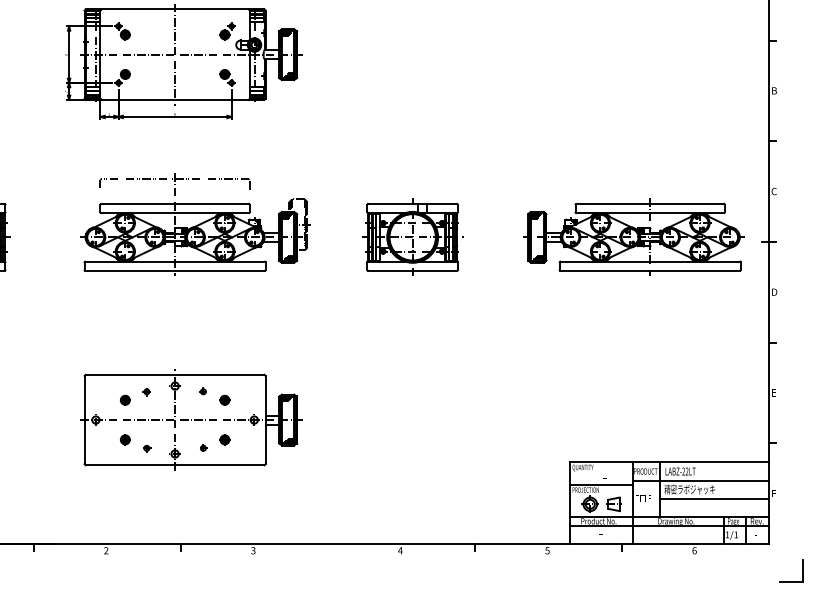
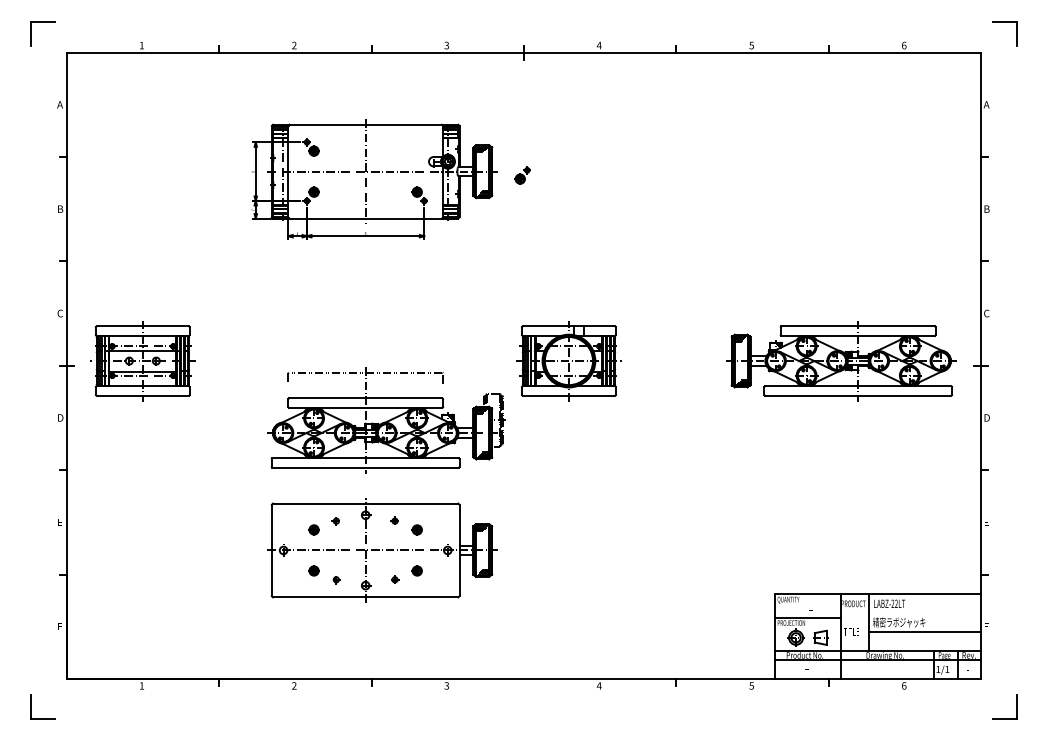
part: (227, 31) -> (522, 175), moved
part: (195, 225) -> (386, 420), moved
part: (412, 237) -> (568, 361), moved
line: (700, 480) -> (910, 613), removed

